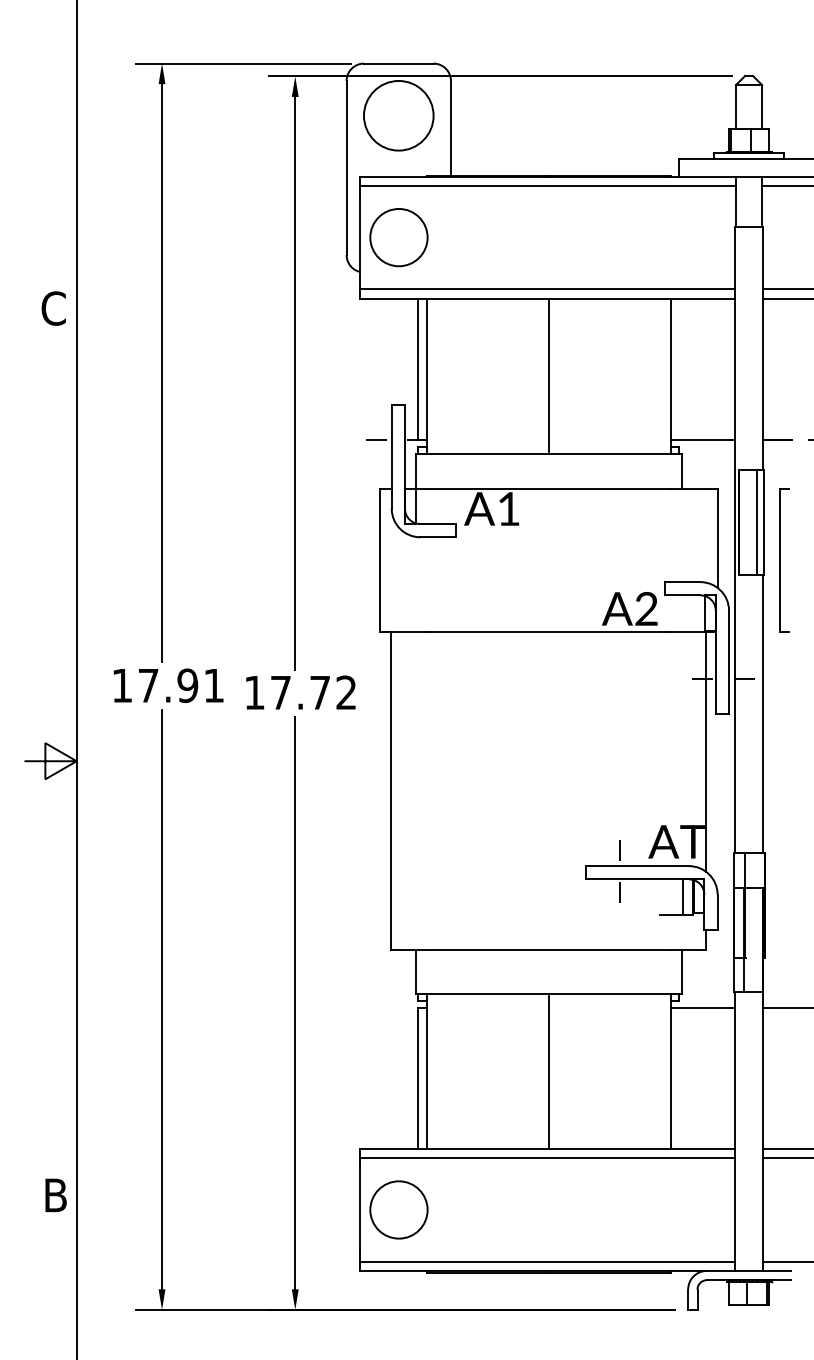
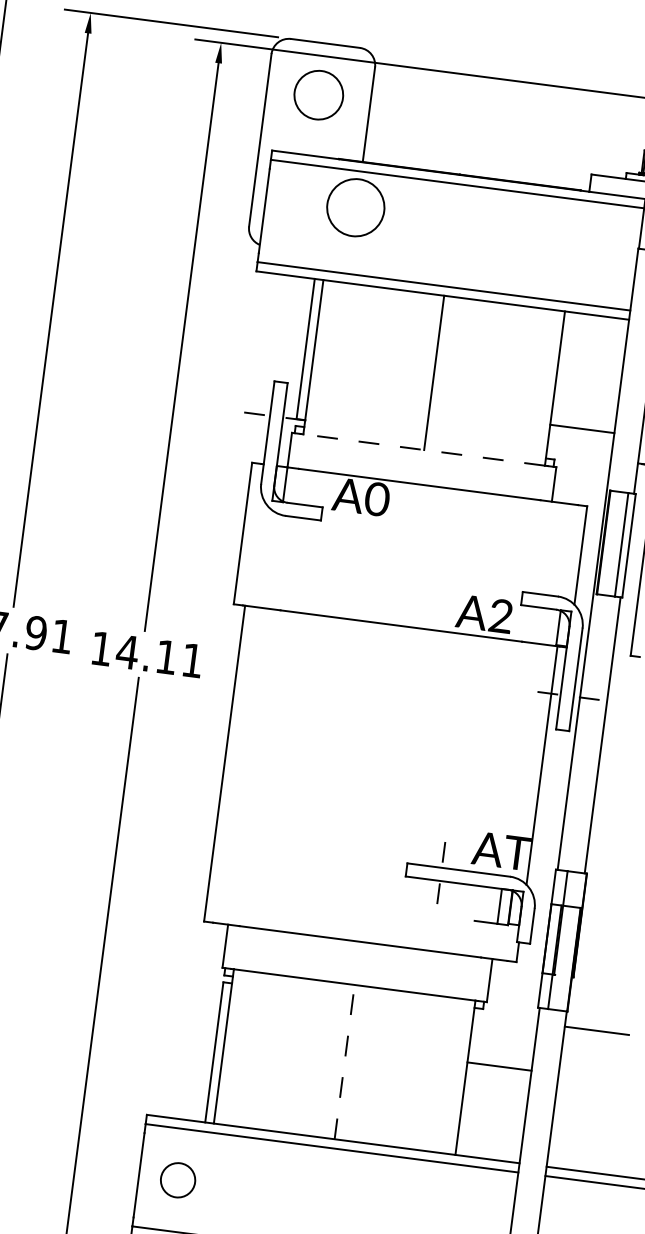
circle: (398, 115) -> (318, 94), size x0.7
circle: (398, 237) -> (355, 207), moved
line: (702, 439) -> (581, 428), moved
line: (548, 454) -> (423, 450), solid -> dashed
text: (508, 508) -> (377, 498), A1 -> A0
text: (312, 692) -> (158, 656), 17.72 -> 14.11
line: (702, 1007) -> (498, 1066), moved
line: (548, 1071) -> (344, 1062), solid -> dashed
circle: (398, 1209) -> (177, 1179), size x0.6

